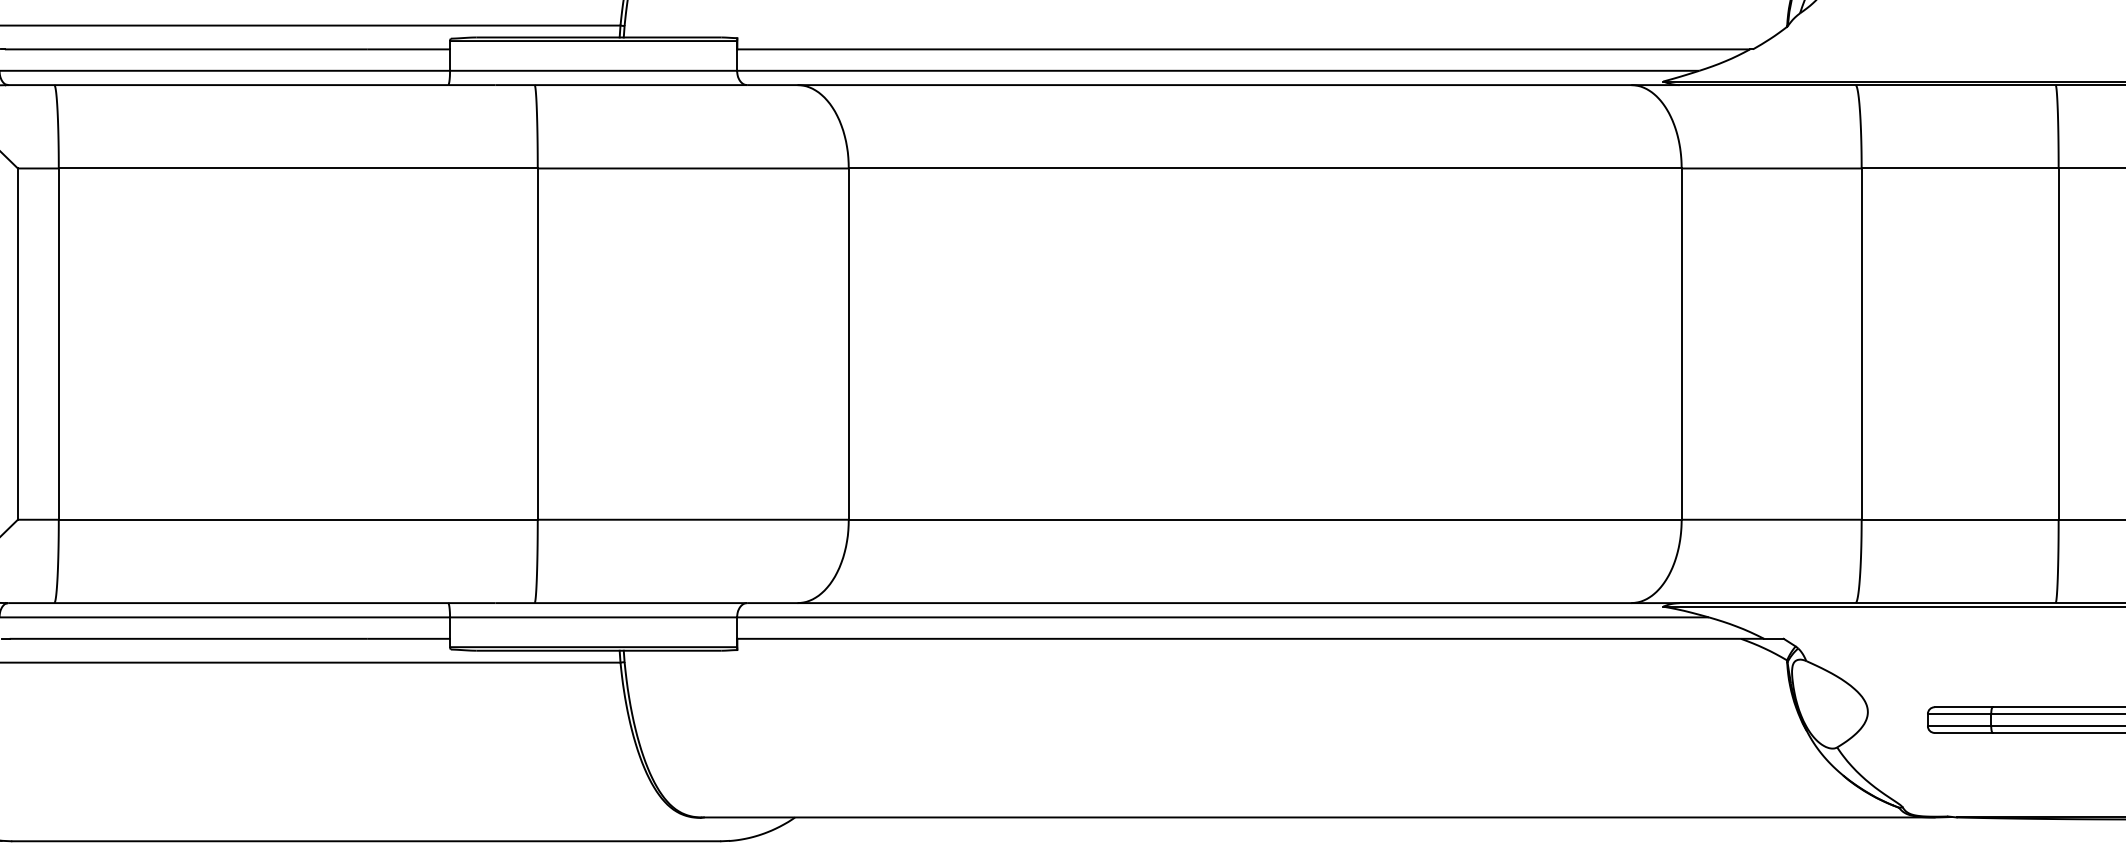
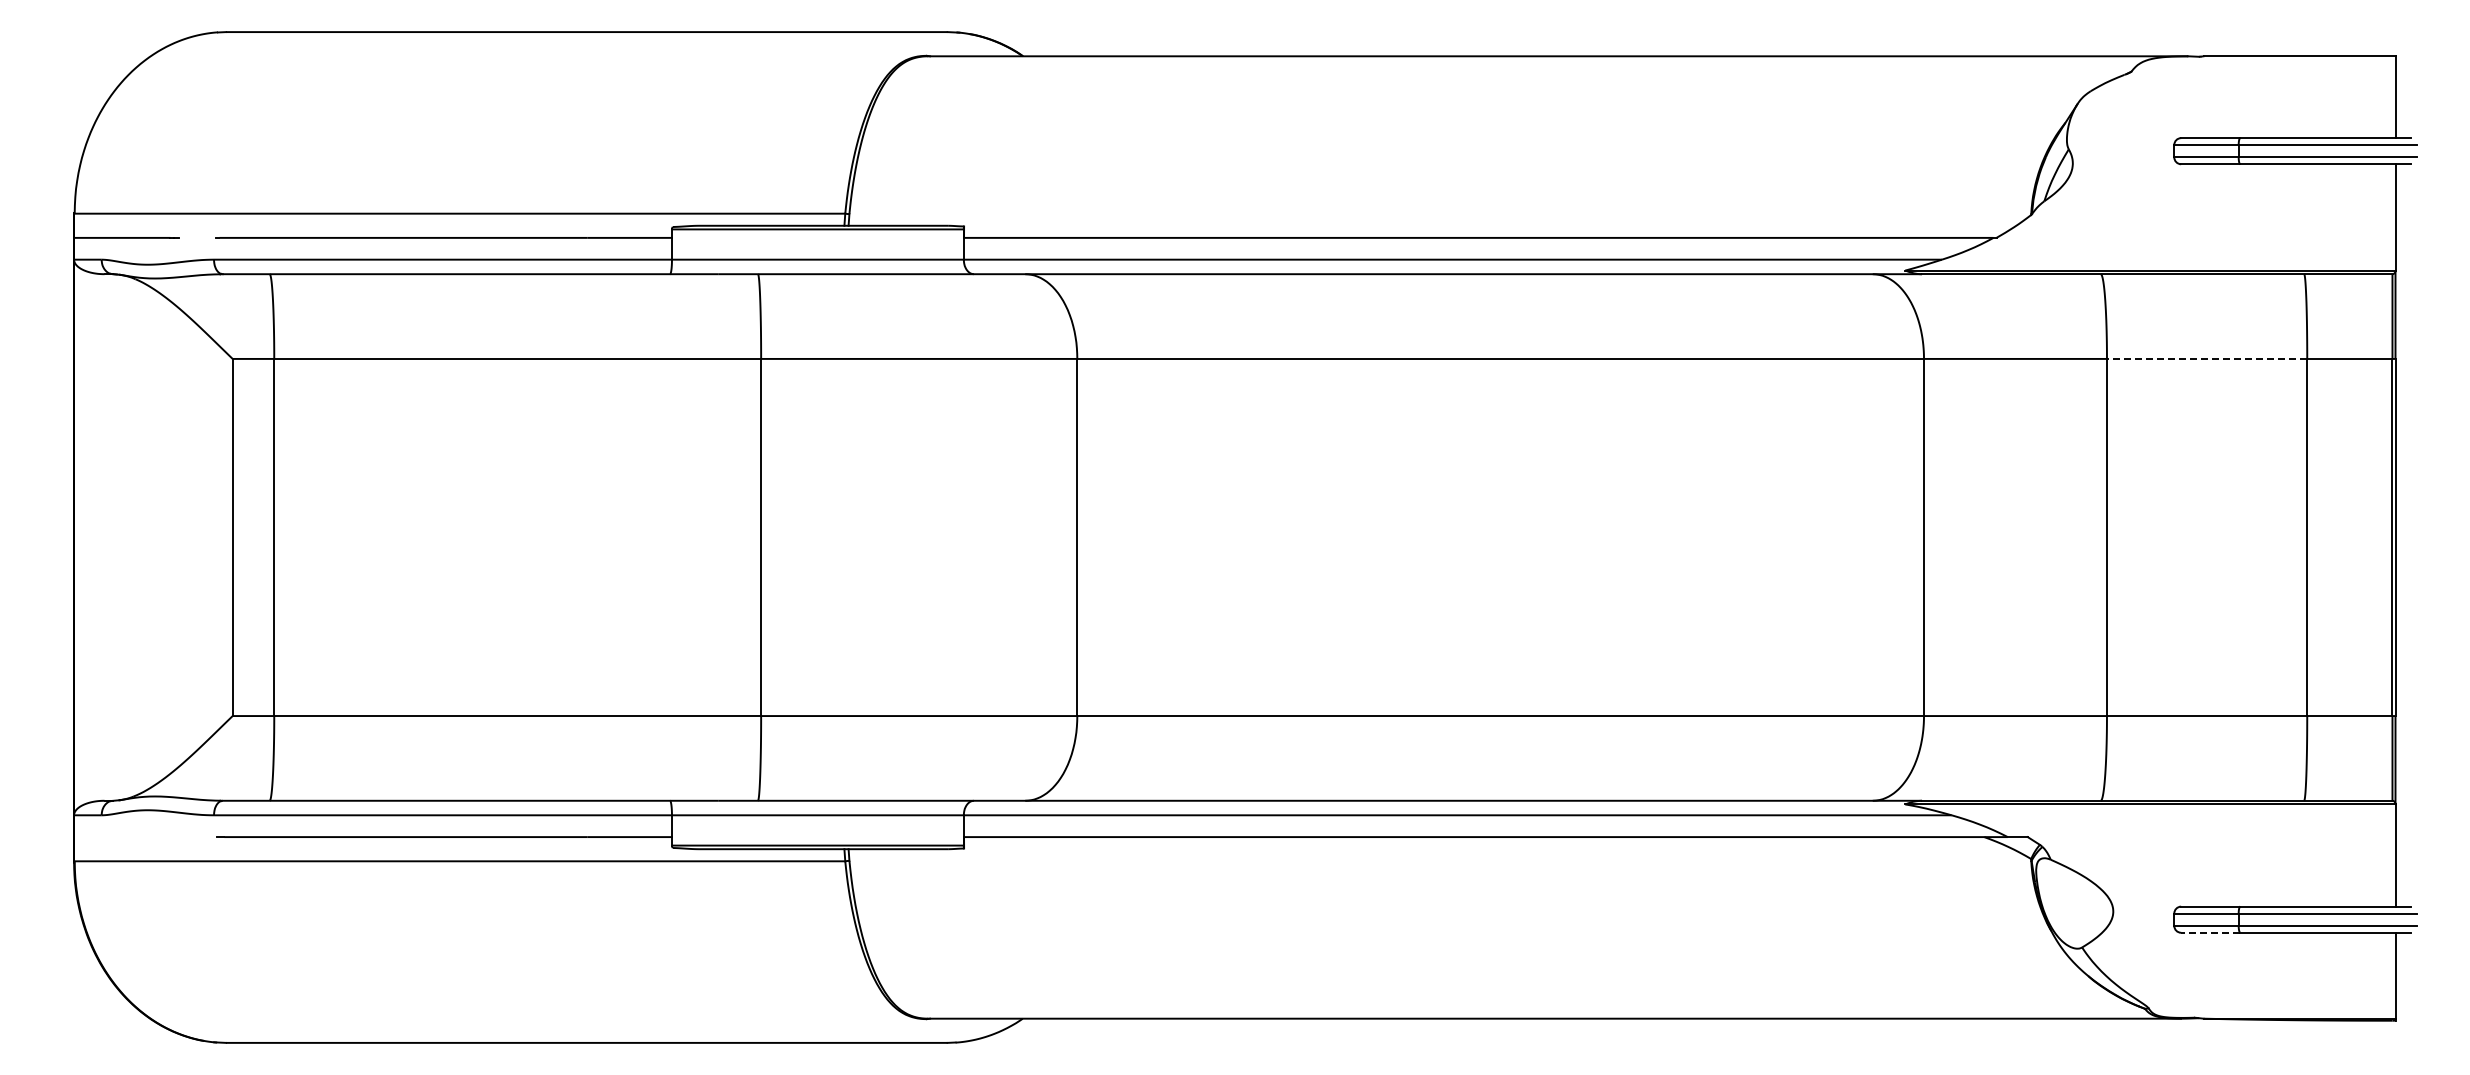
line: (1959, 168) -> (2206, 358), solid -> dashed
line: (1963, 732) -> (2210, 932), solid -> dashed

